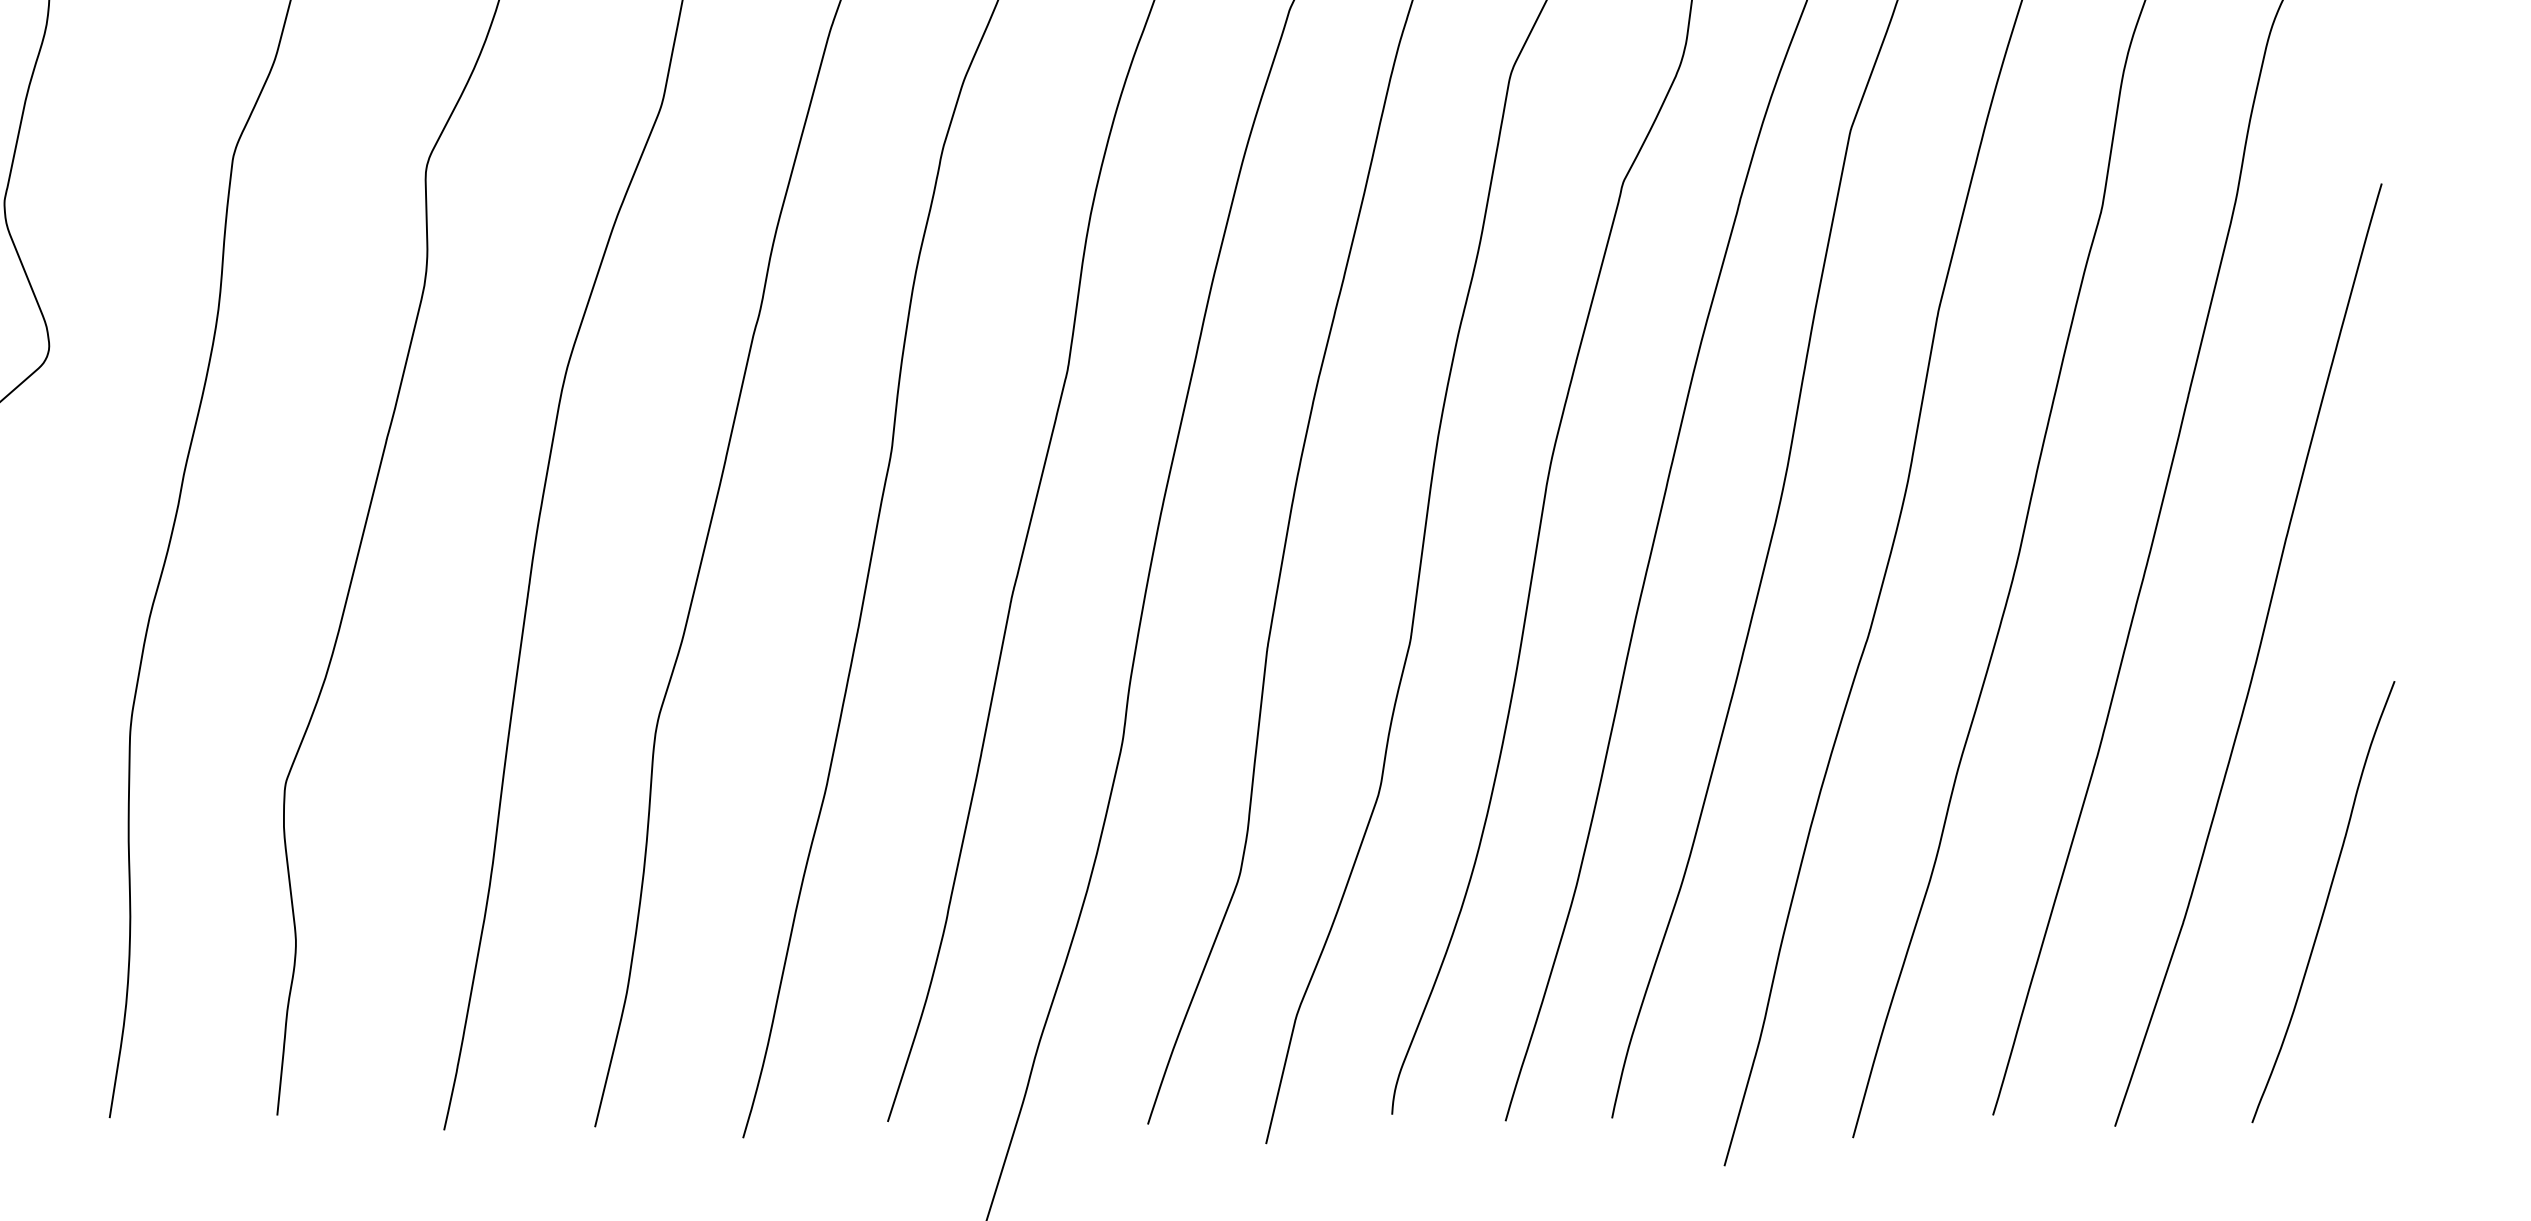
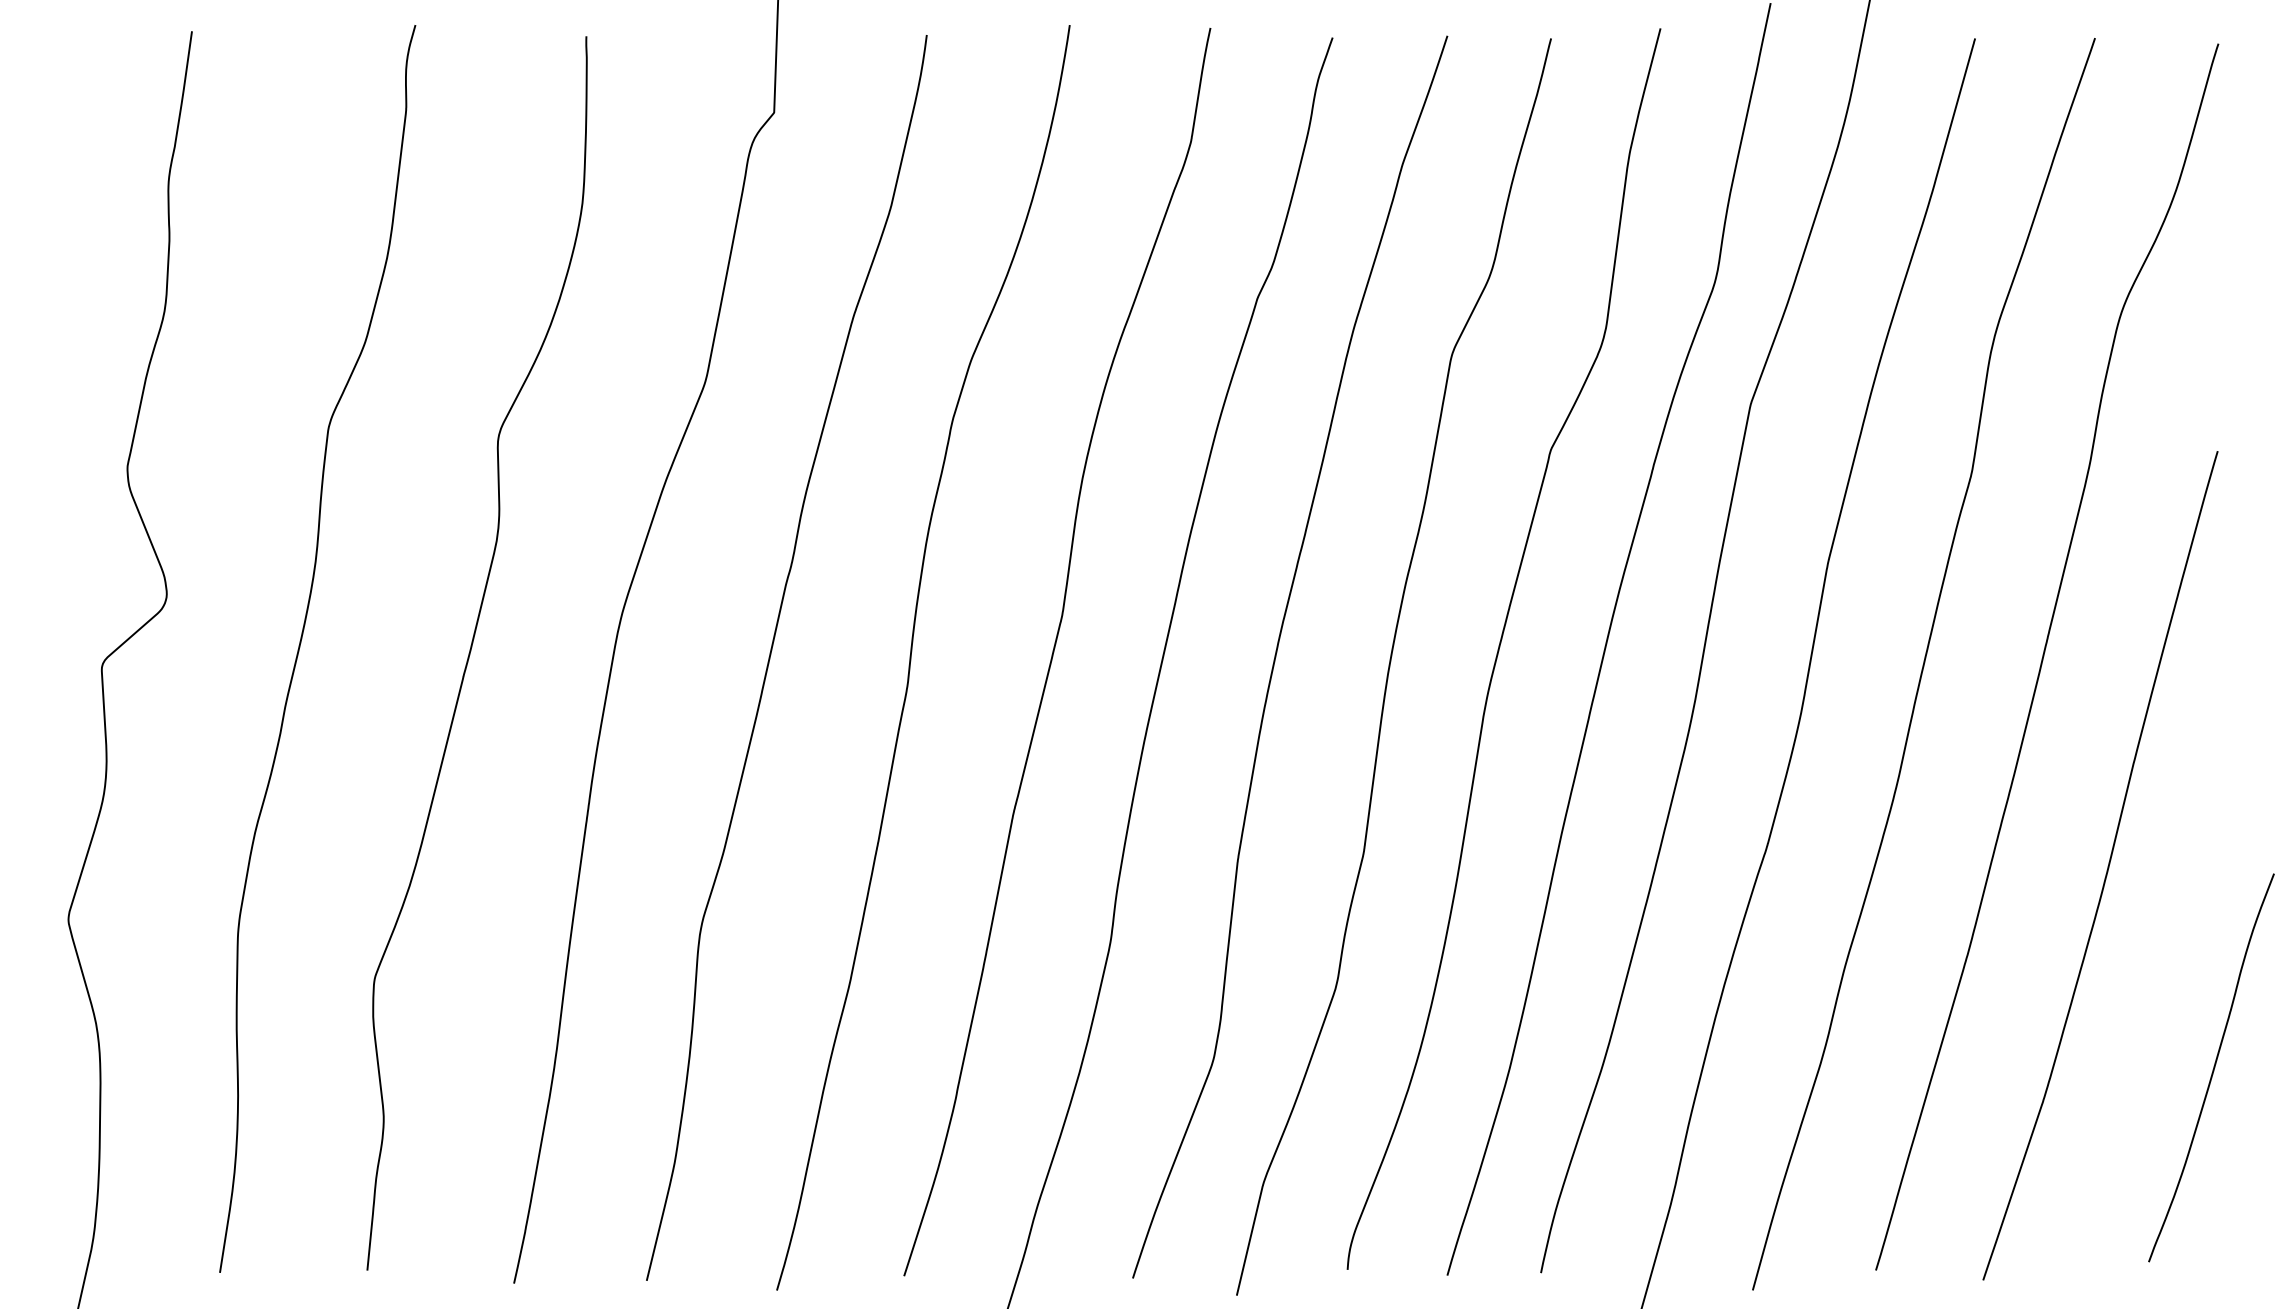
curve: (2325, 901) -> (2213, 1067), moved

